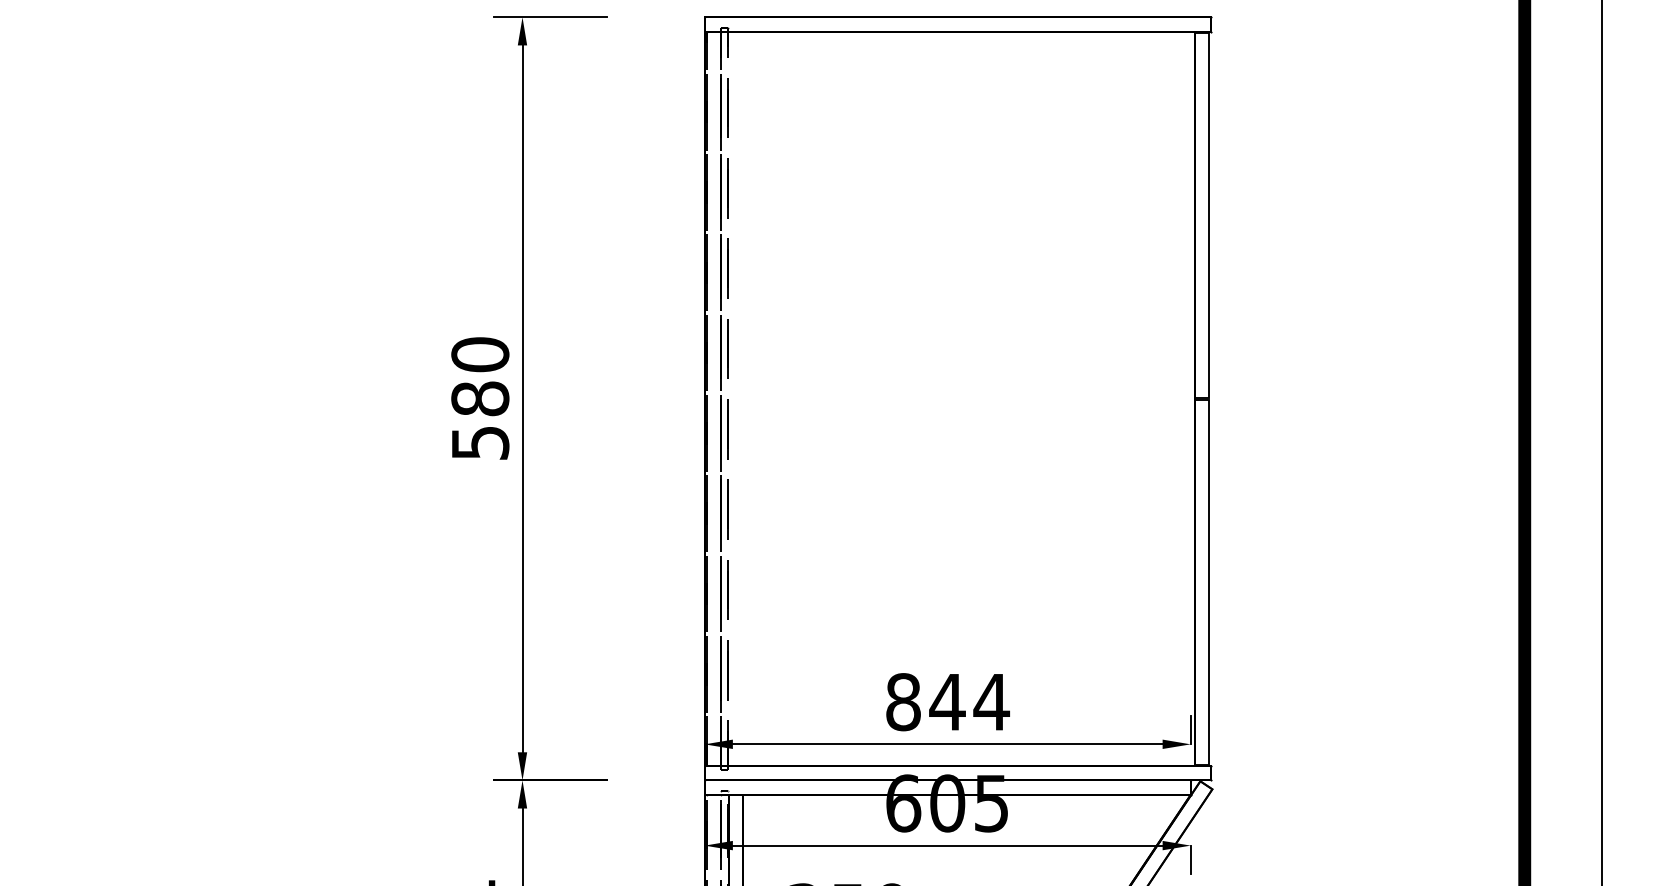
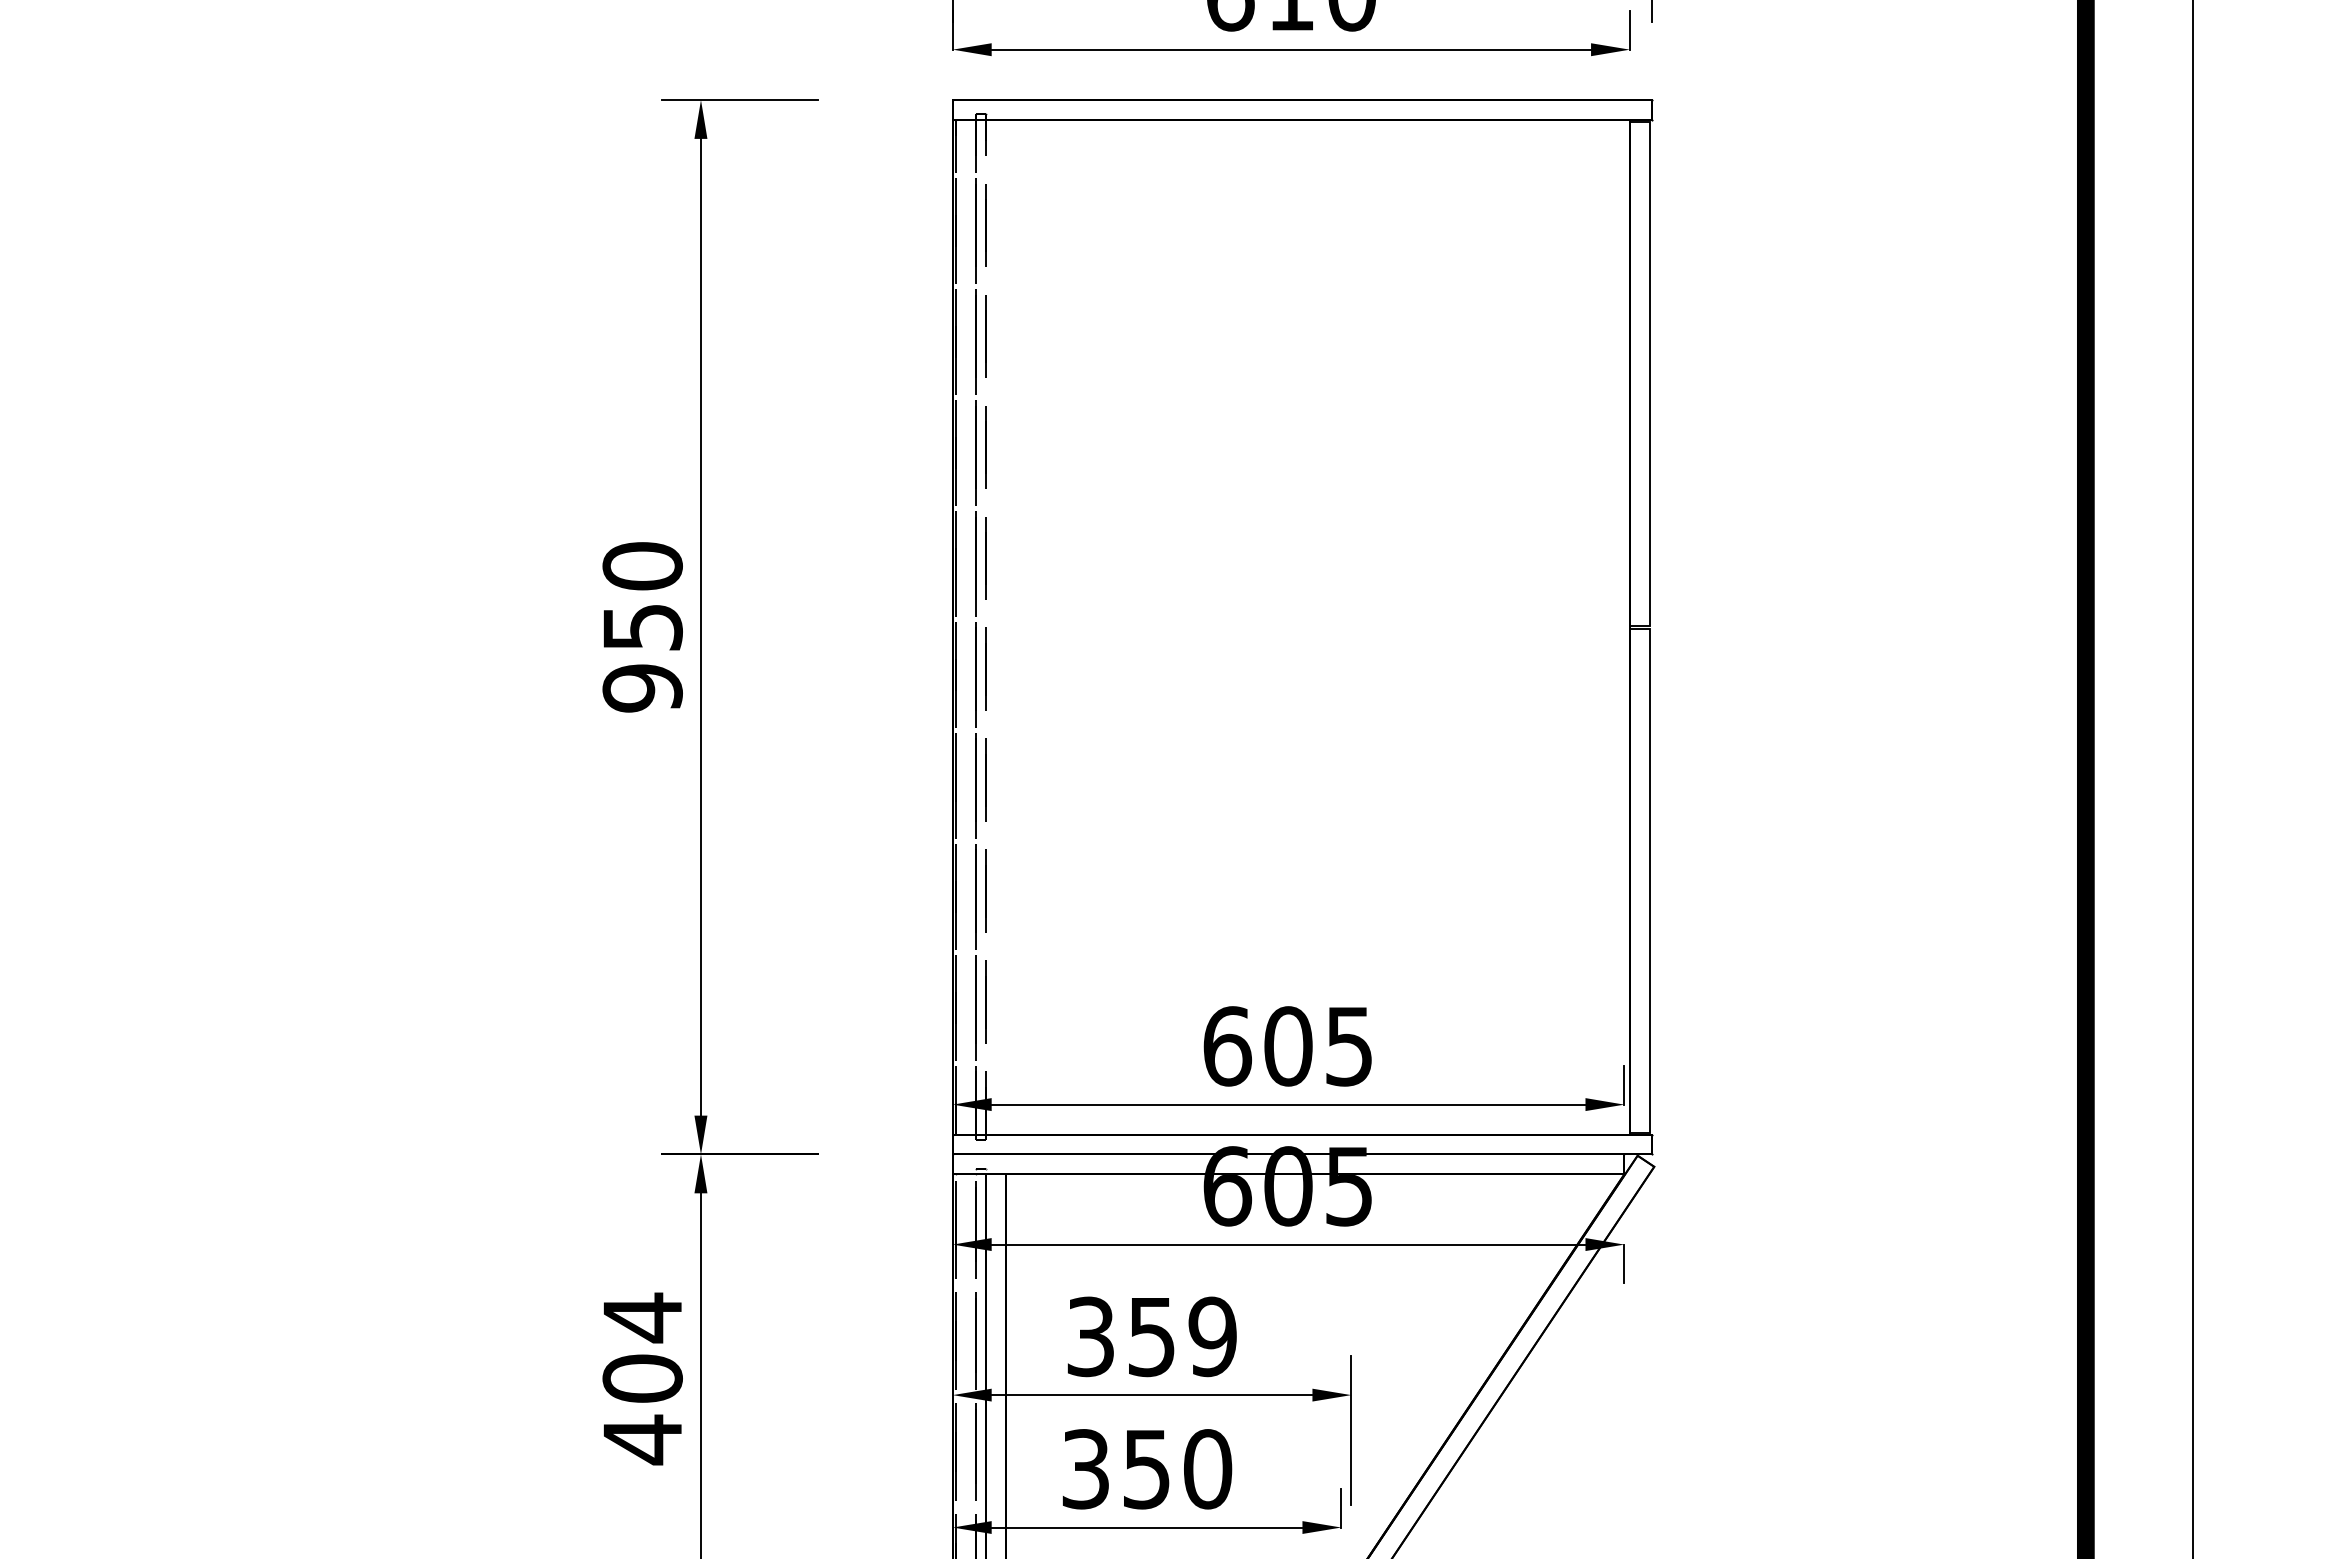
text: (480, 420) -> (642, 657), 580 -> 950
text: (947, 702) -> (1288, 1046), 844 -> 605

